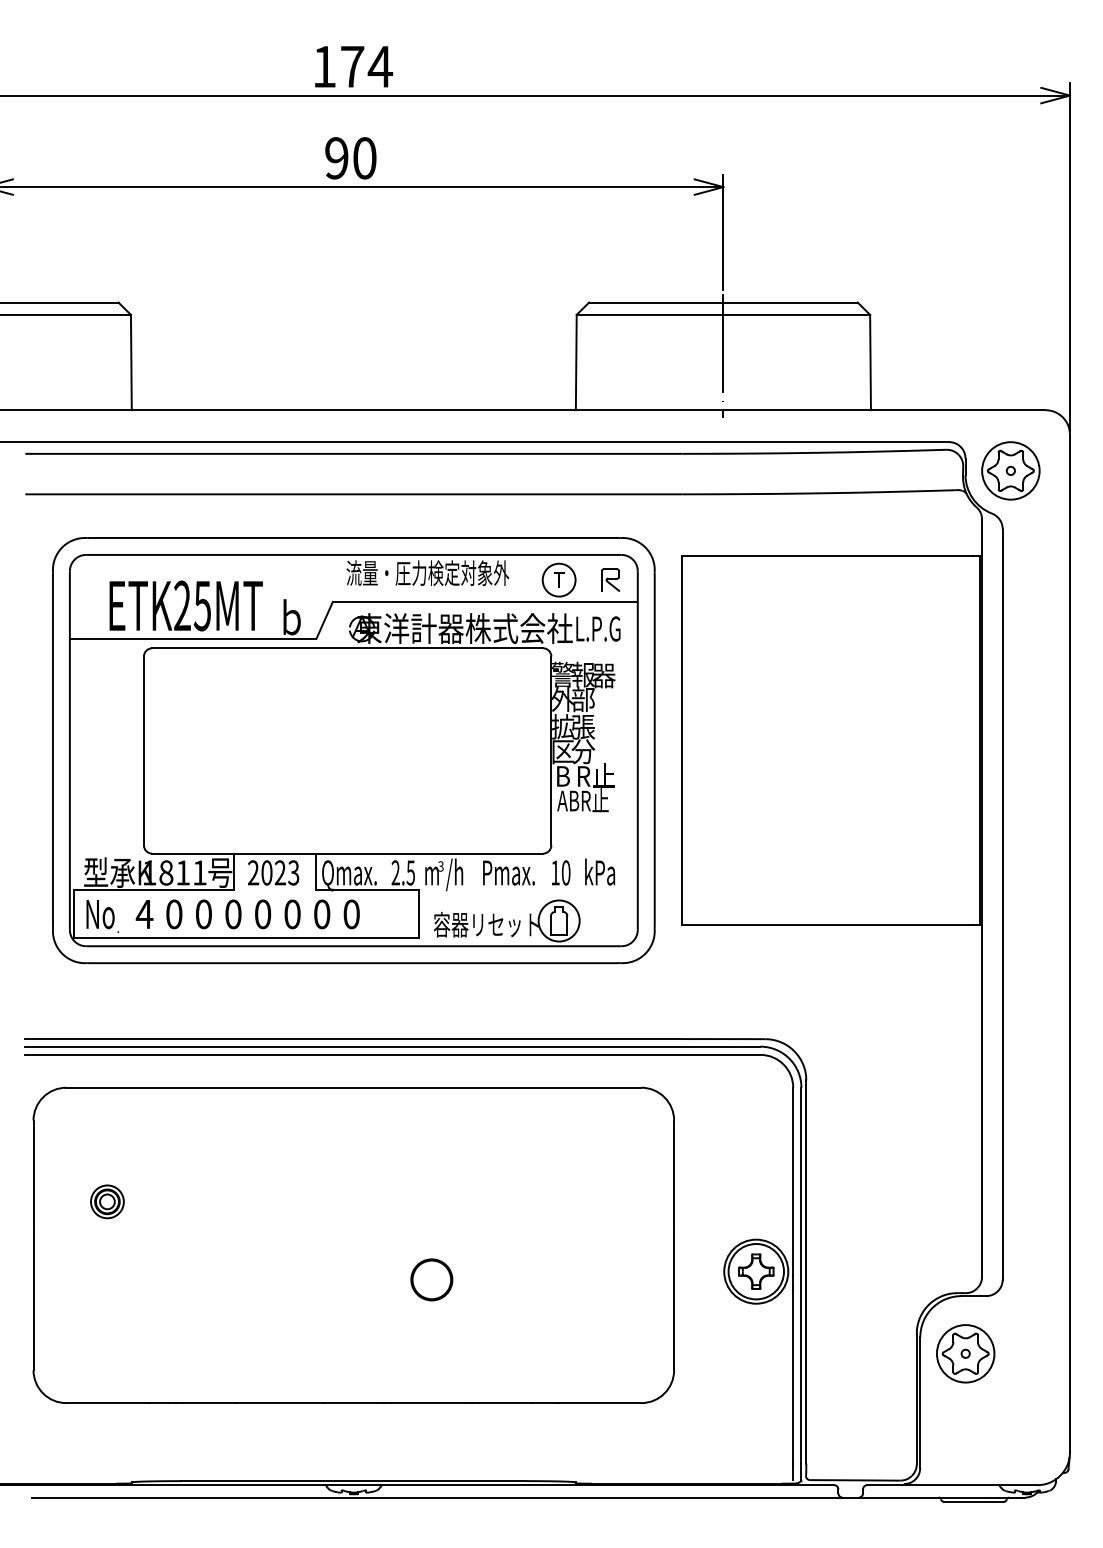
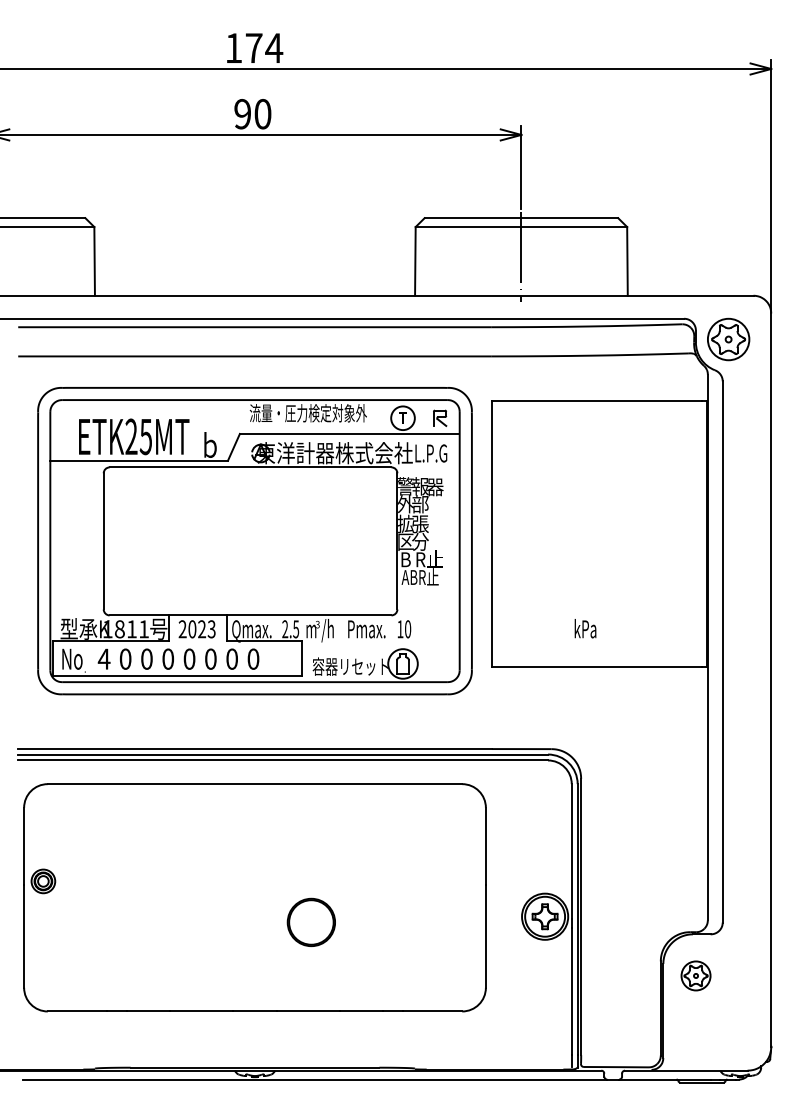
text: (600, 871) -> (585, 628), moved
part: (107, 1201) -> (43, 881), moved
circle: (430, 1279) -> (310, 922), size x1.6
part: (964, 1353) -> (695, 975), size x0.7

